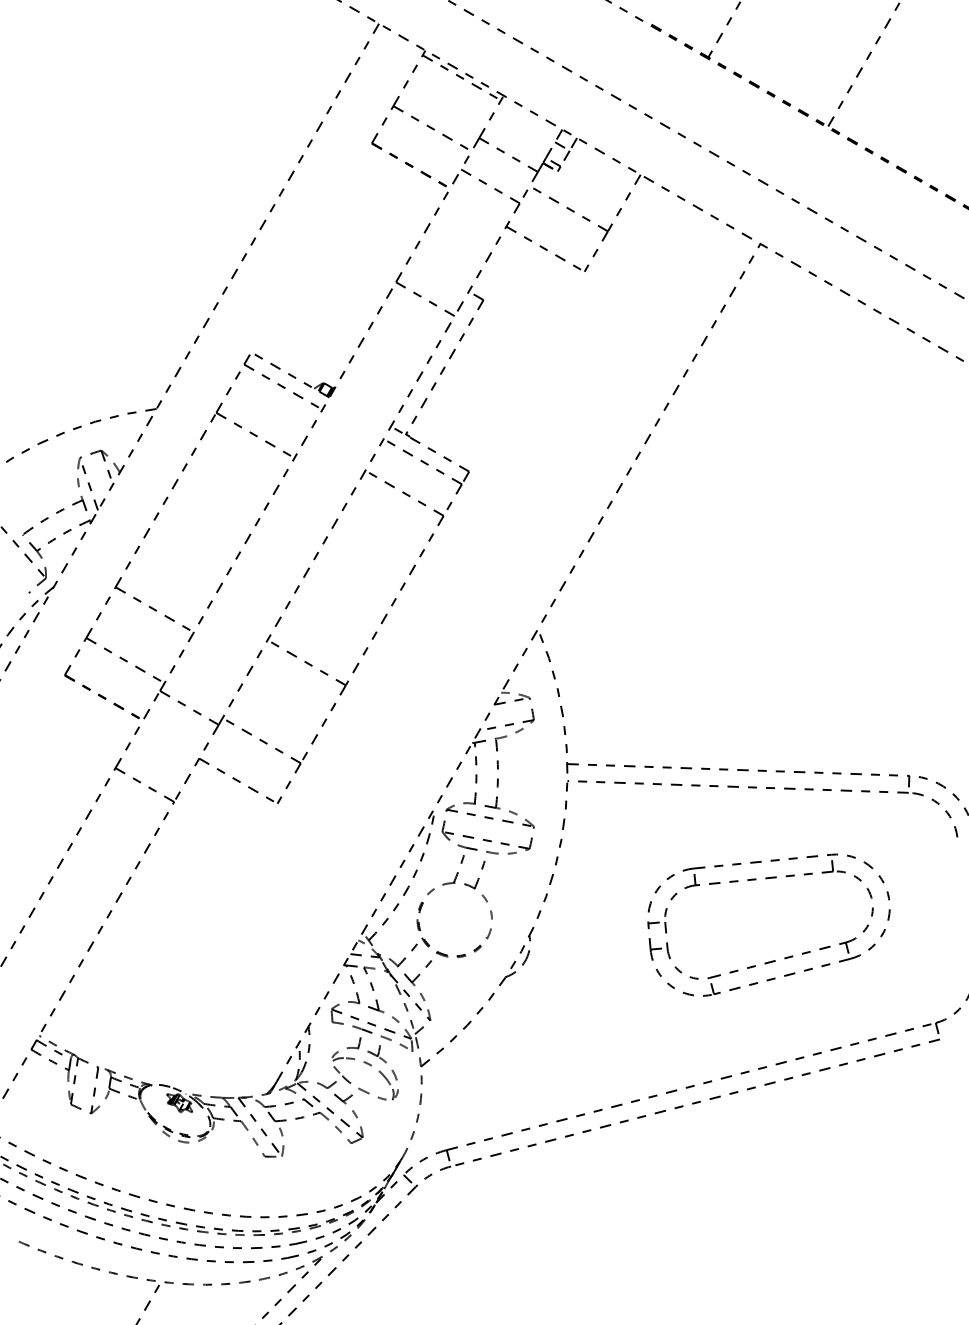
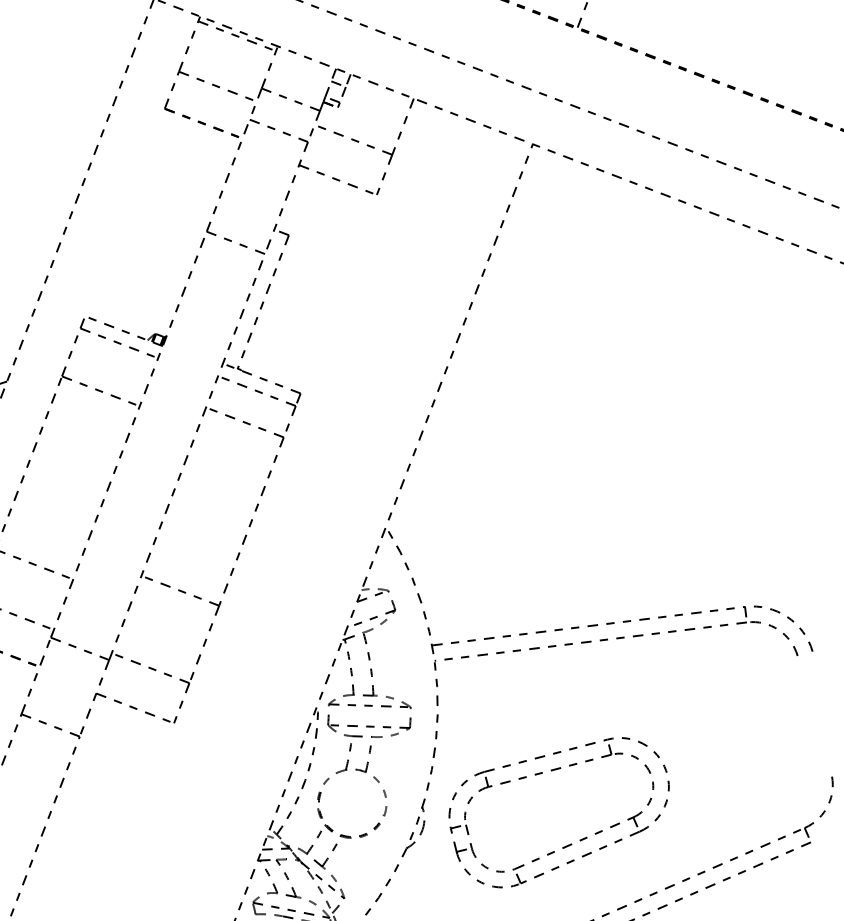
part: (771, 960) -> (568, 844), moved

